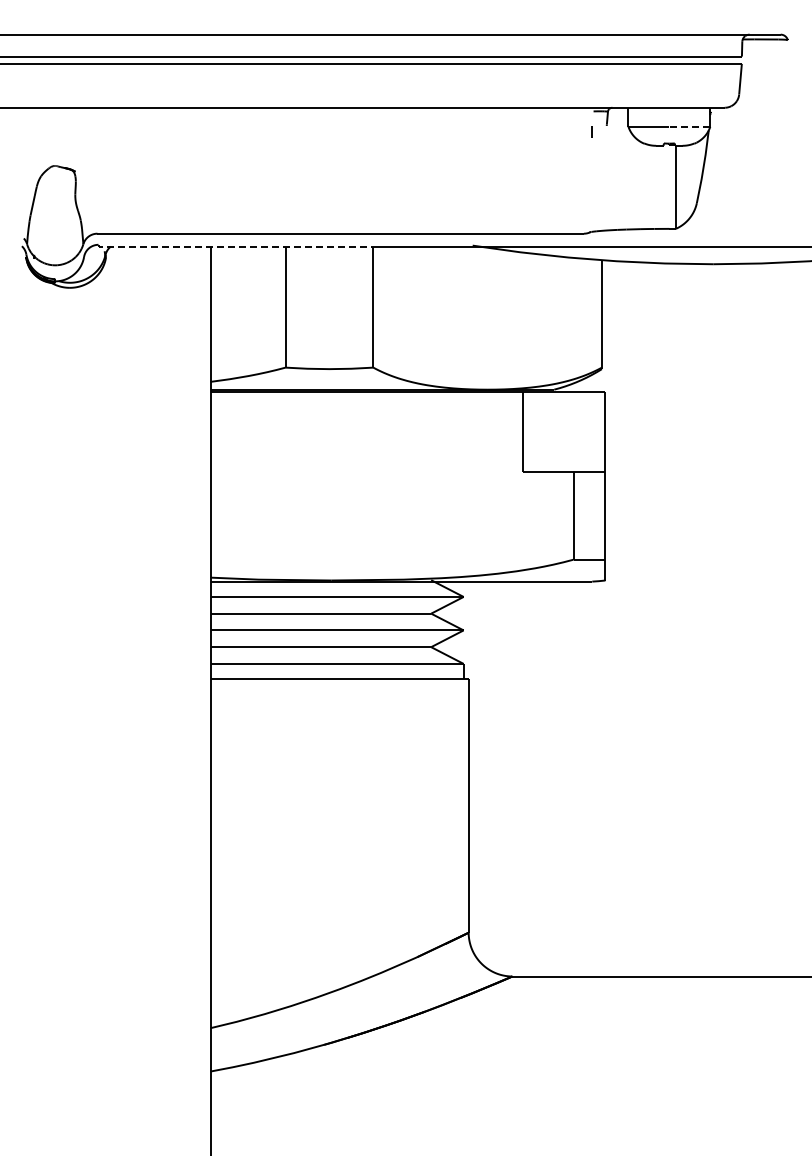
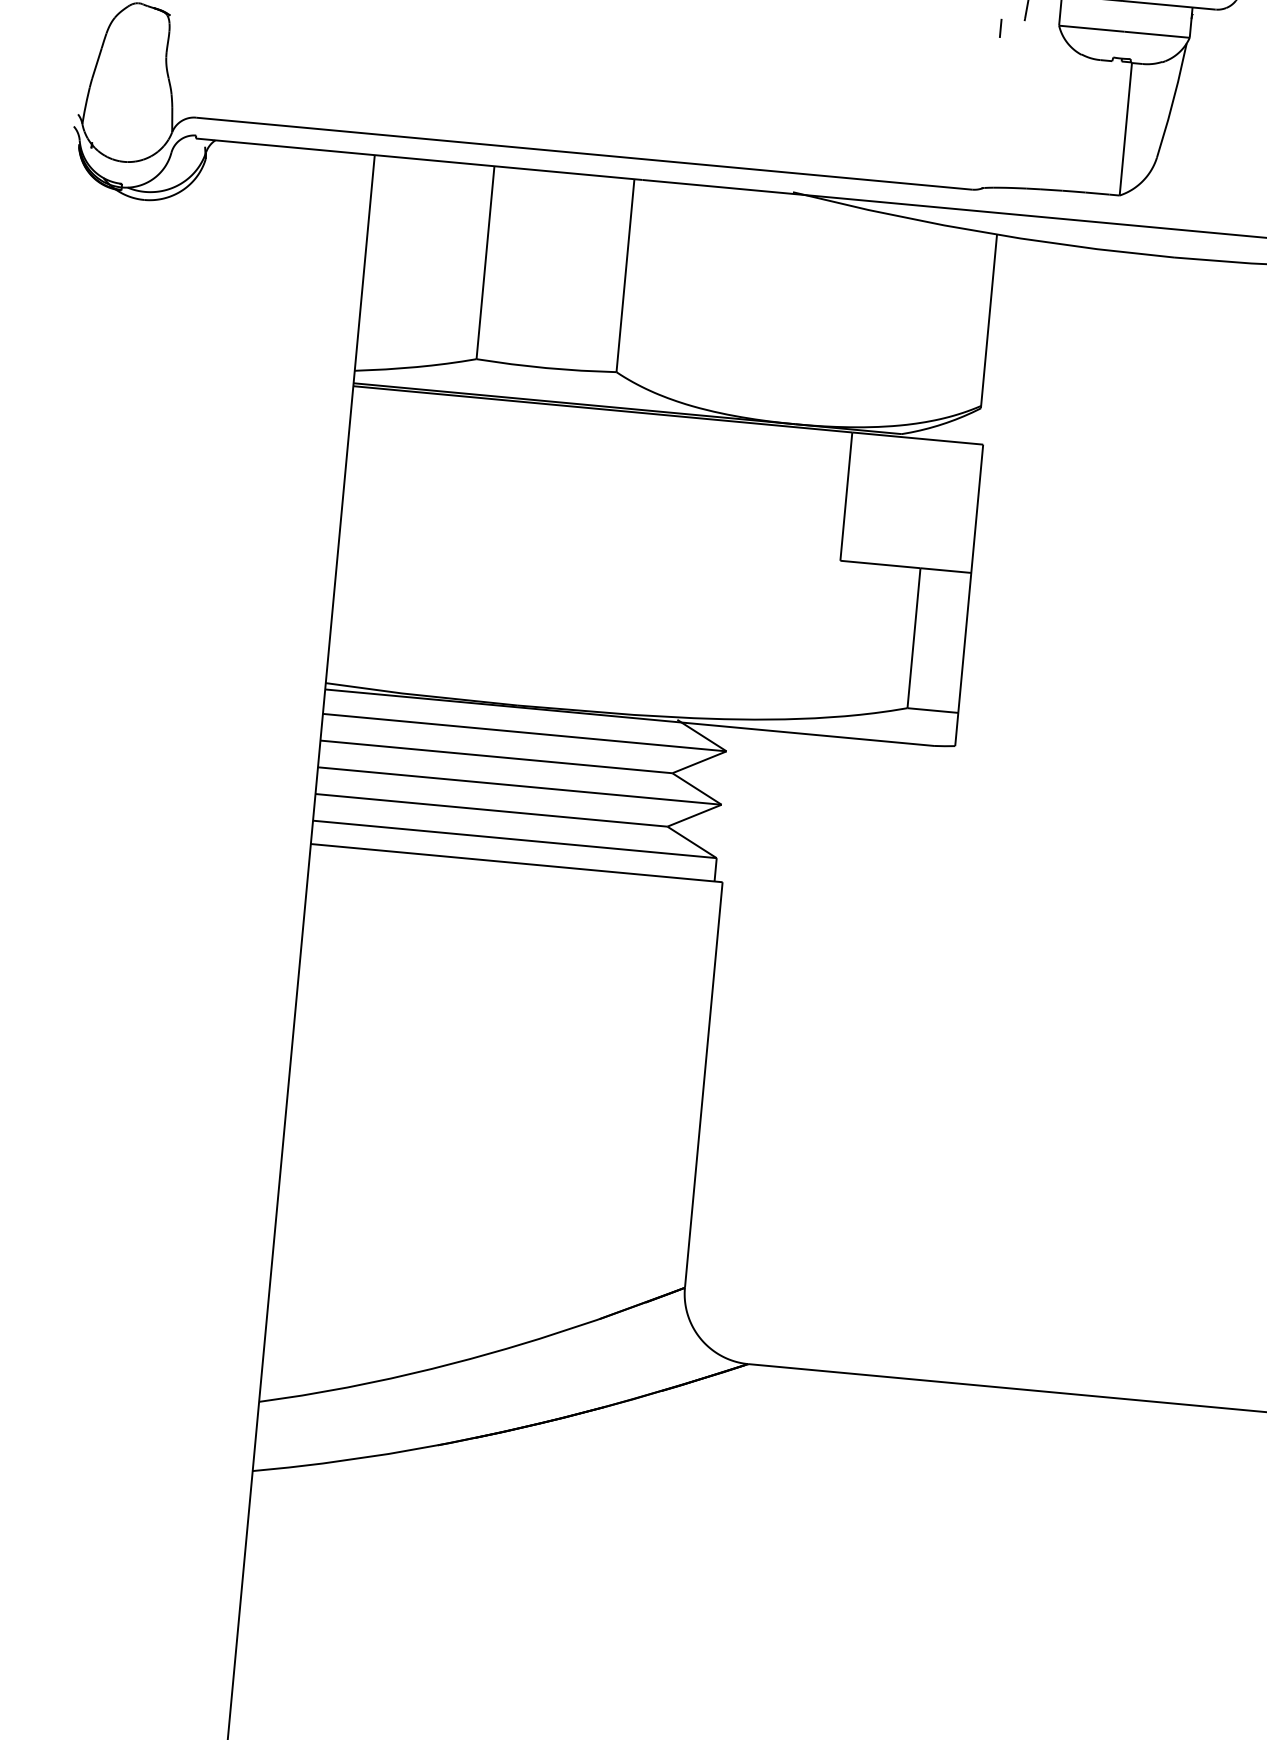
line: (689, 126) -> (1156, 34), dashed -> solid
line: (238, 246) -> (419, 158), dashed -> solid

